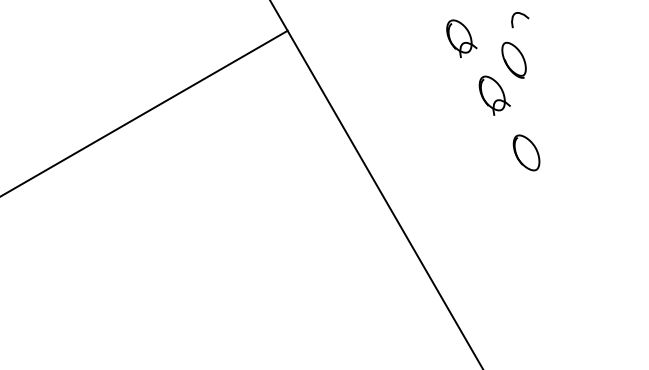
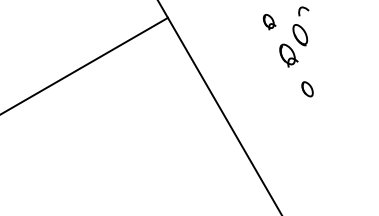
part: (461, 36) -> (269, 21), size x0.7
part: (526, 153) -> (307, 89), size x0.7

